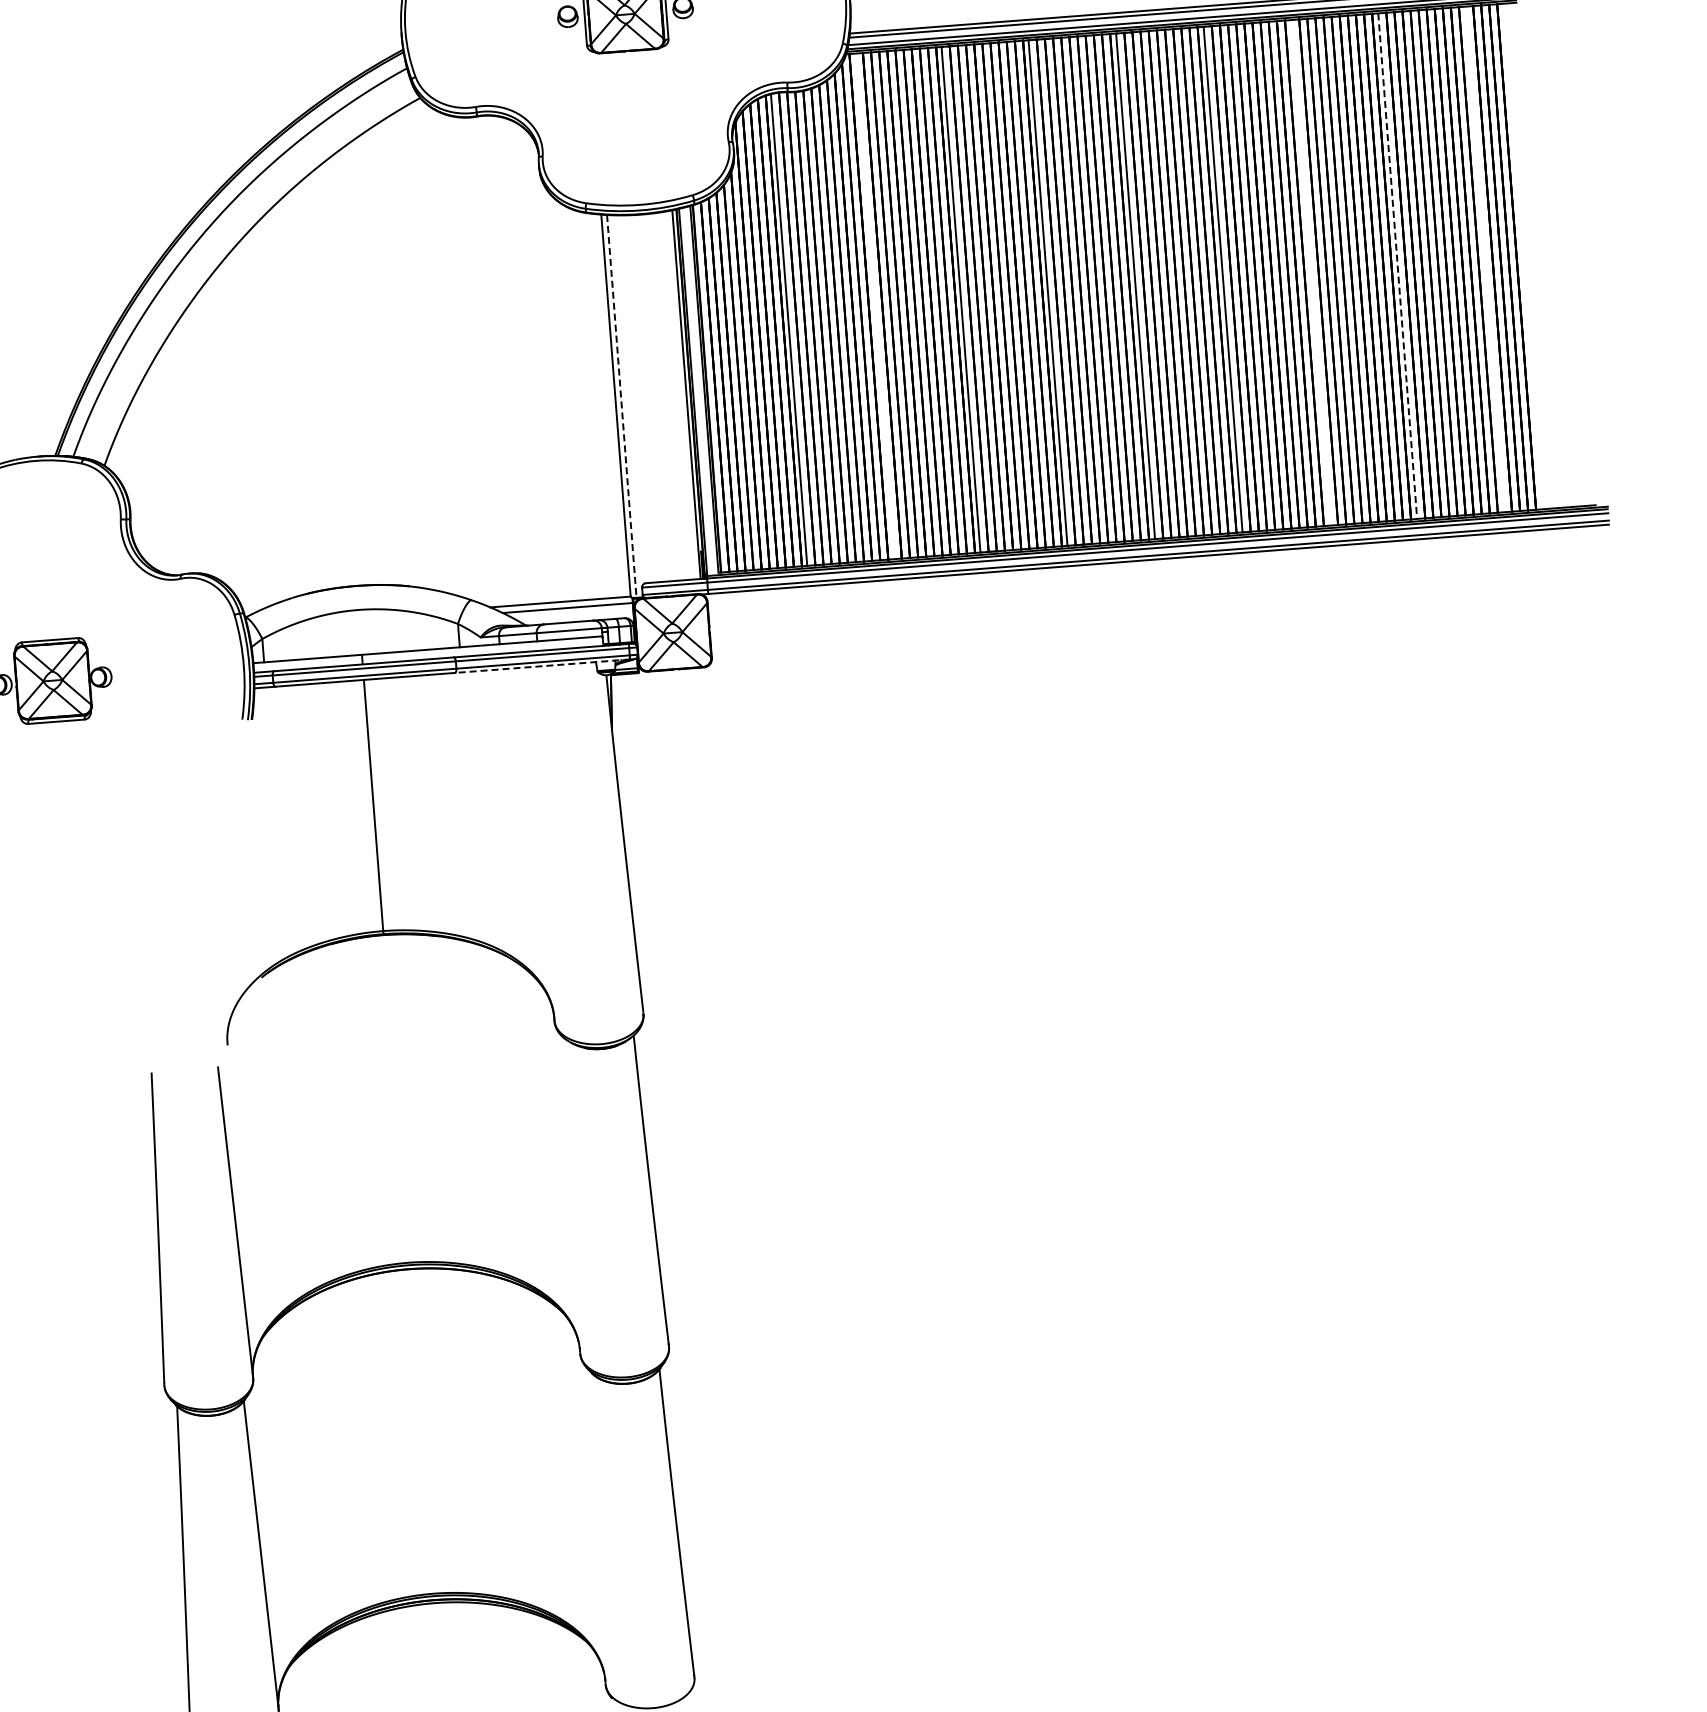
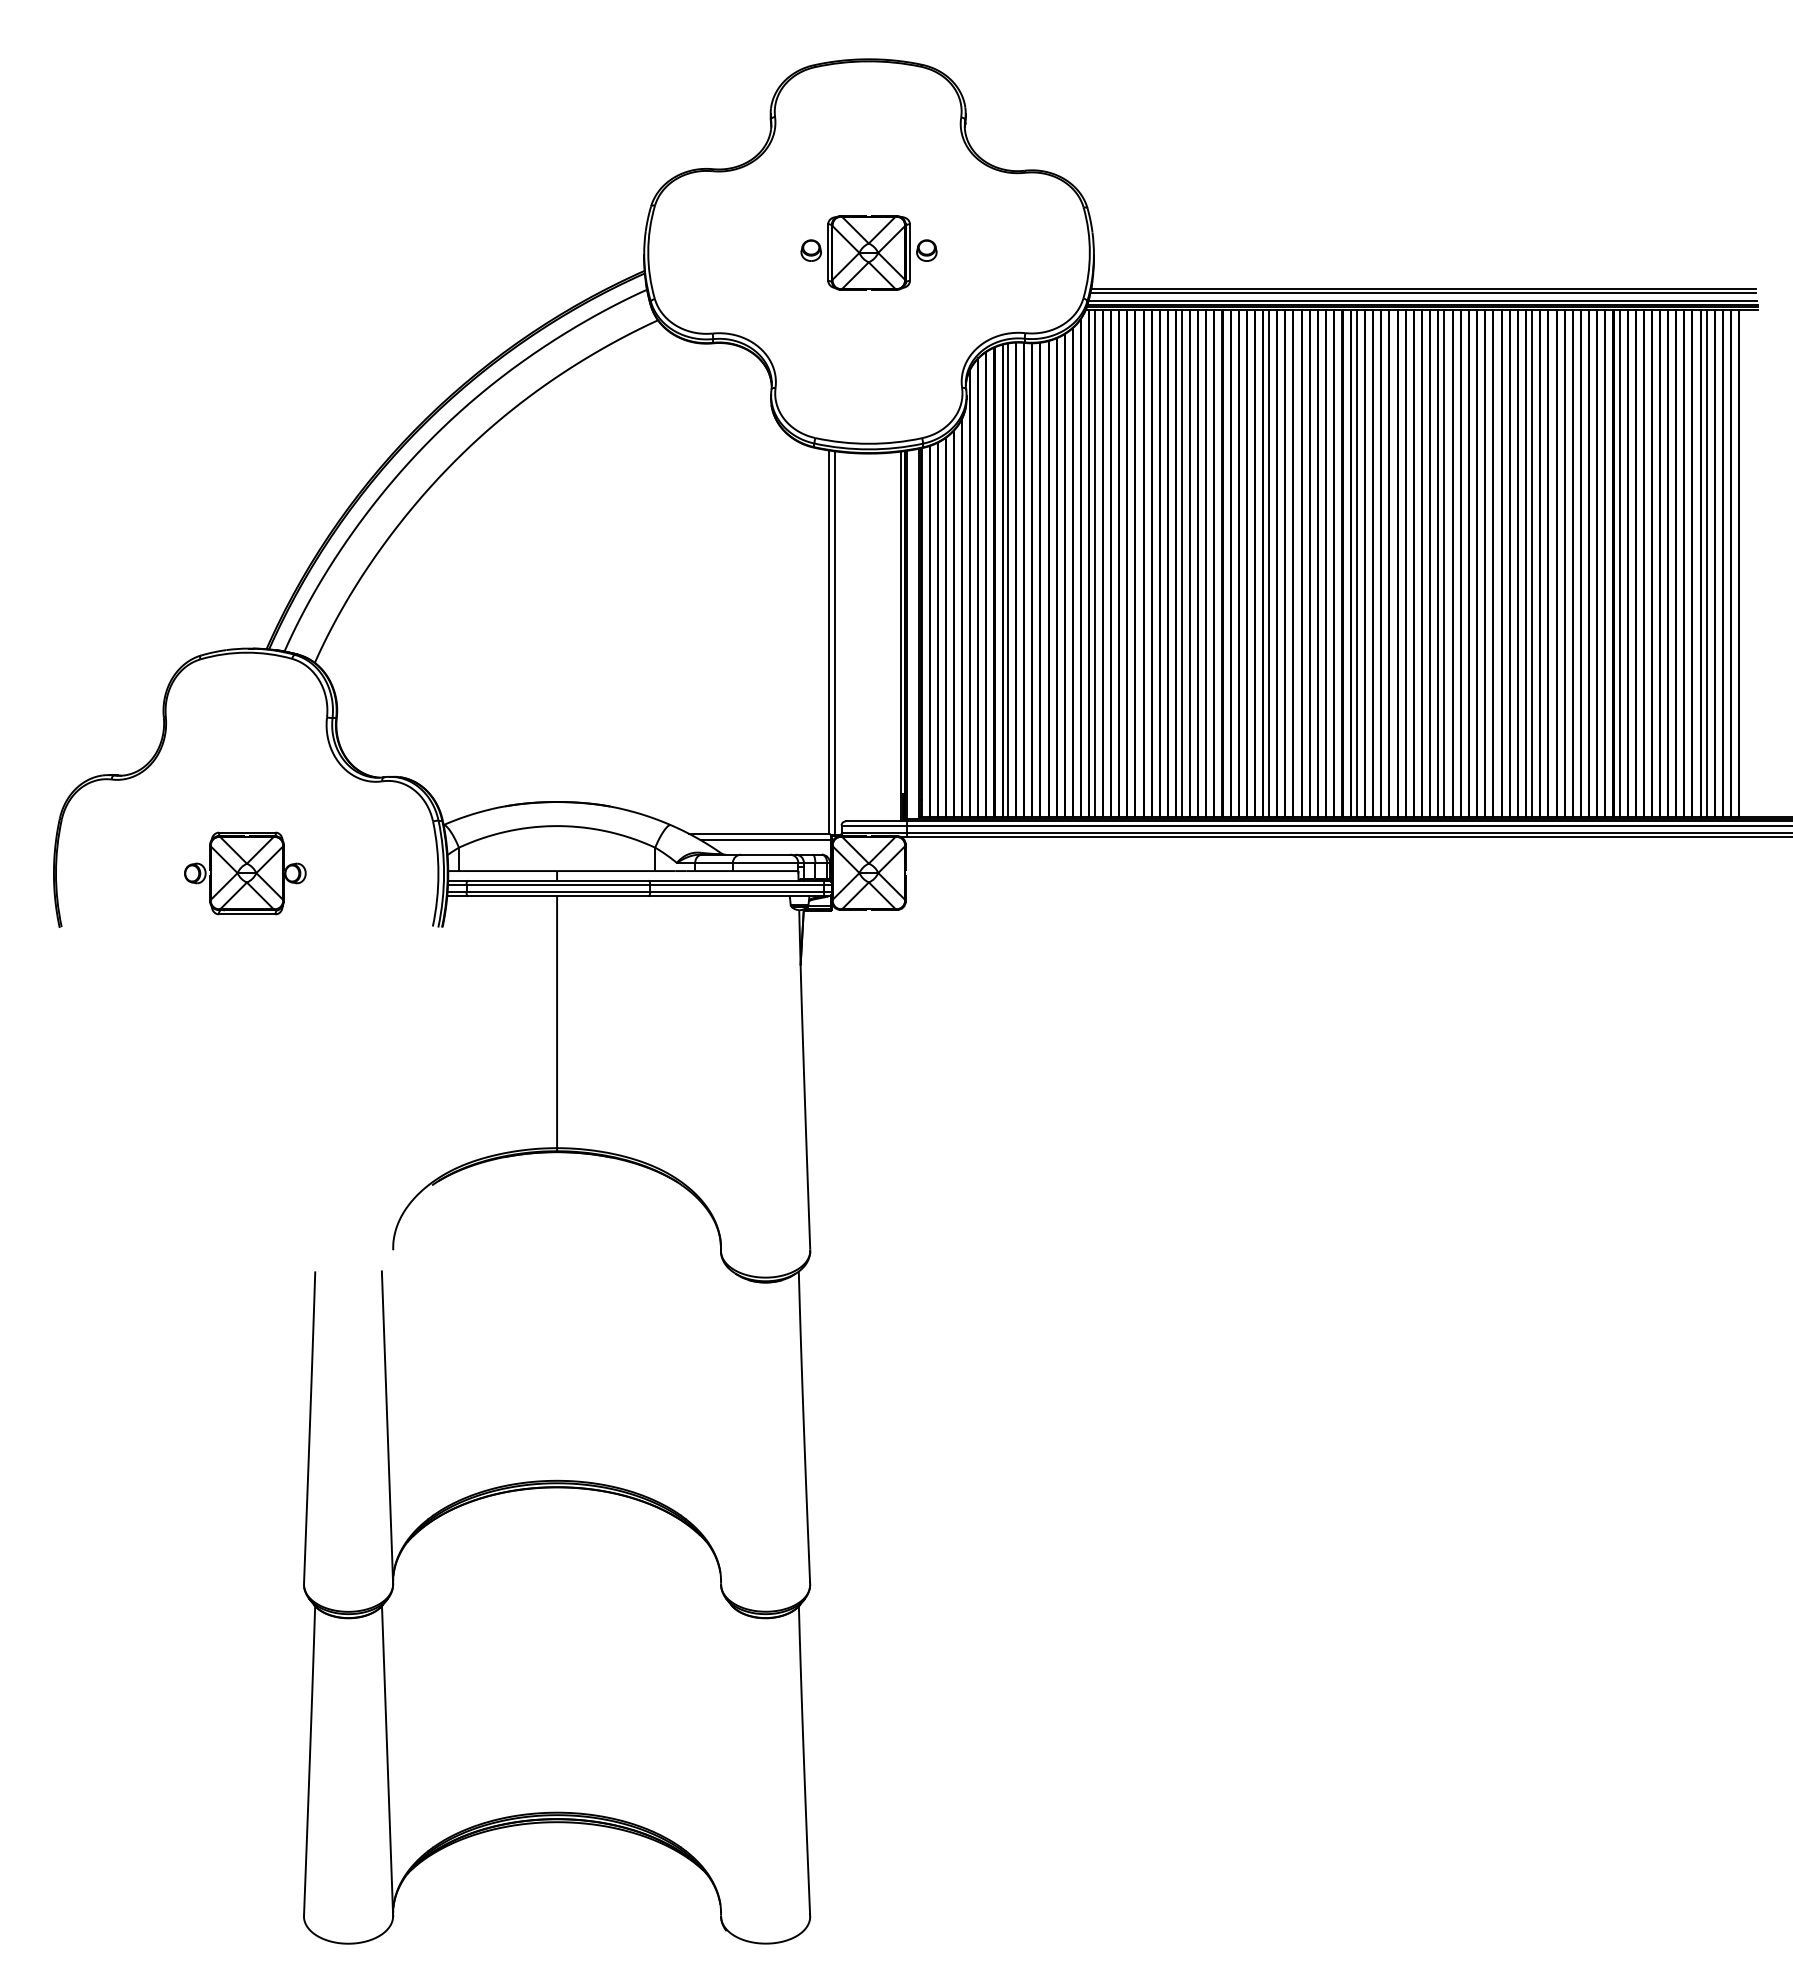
line: (1484, 258) -> (1706, 562), added
line: (1397, 266) -> (1619, 563), dashed -> solid
line: (1310, 272) -> (1532, 562), added
line: (874, 305) -> (1094, 562), added
line: (622, 407) -> (835, 644), dashed -> solid
line: (542, 666) -> (736, 896), dashed -> solid

